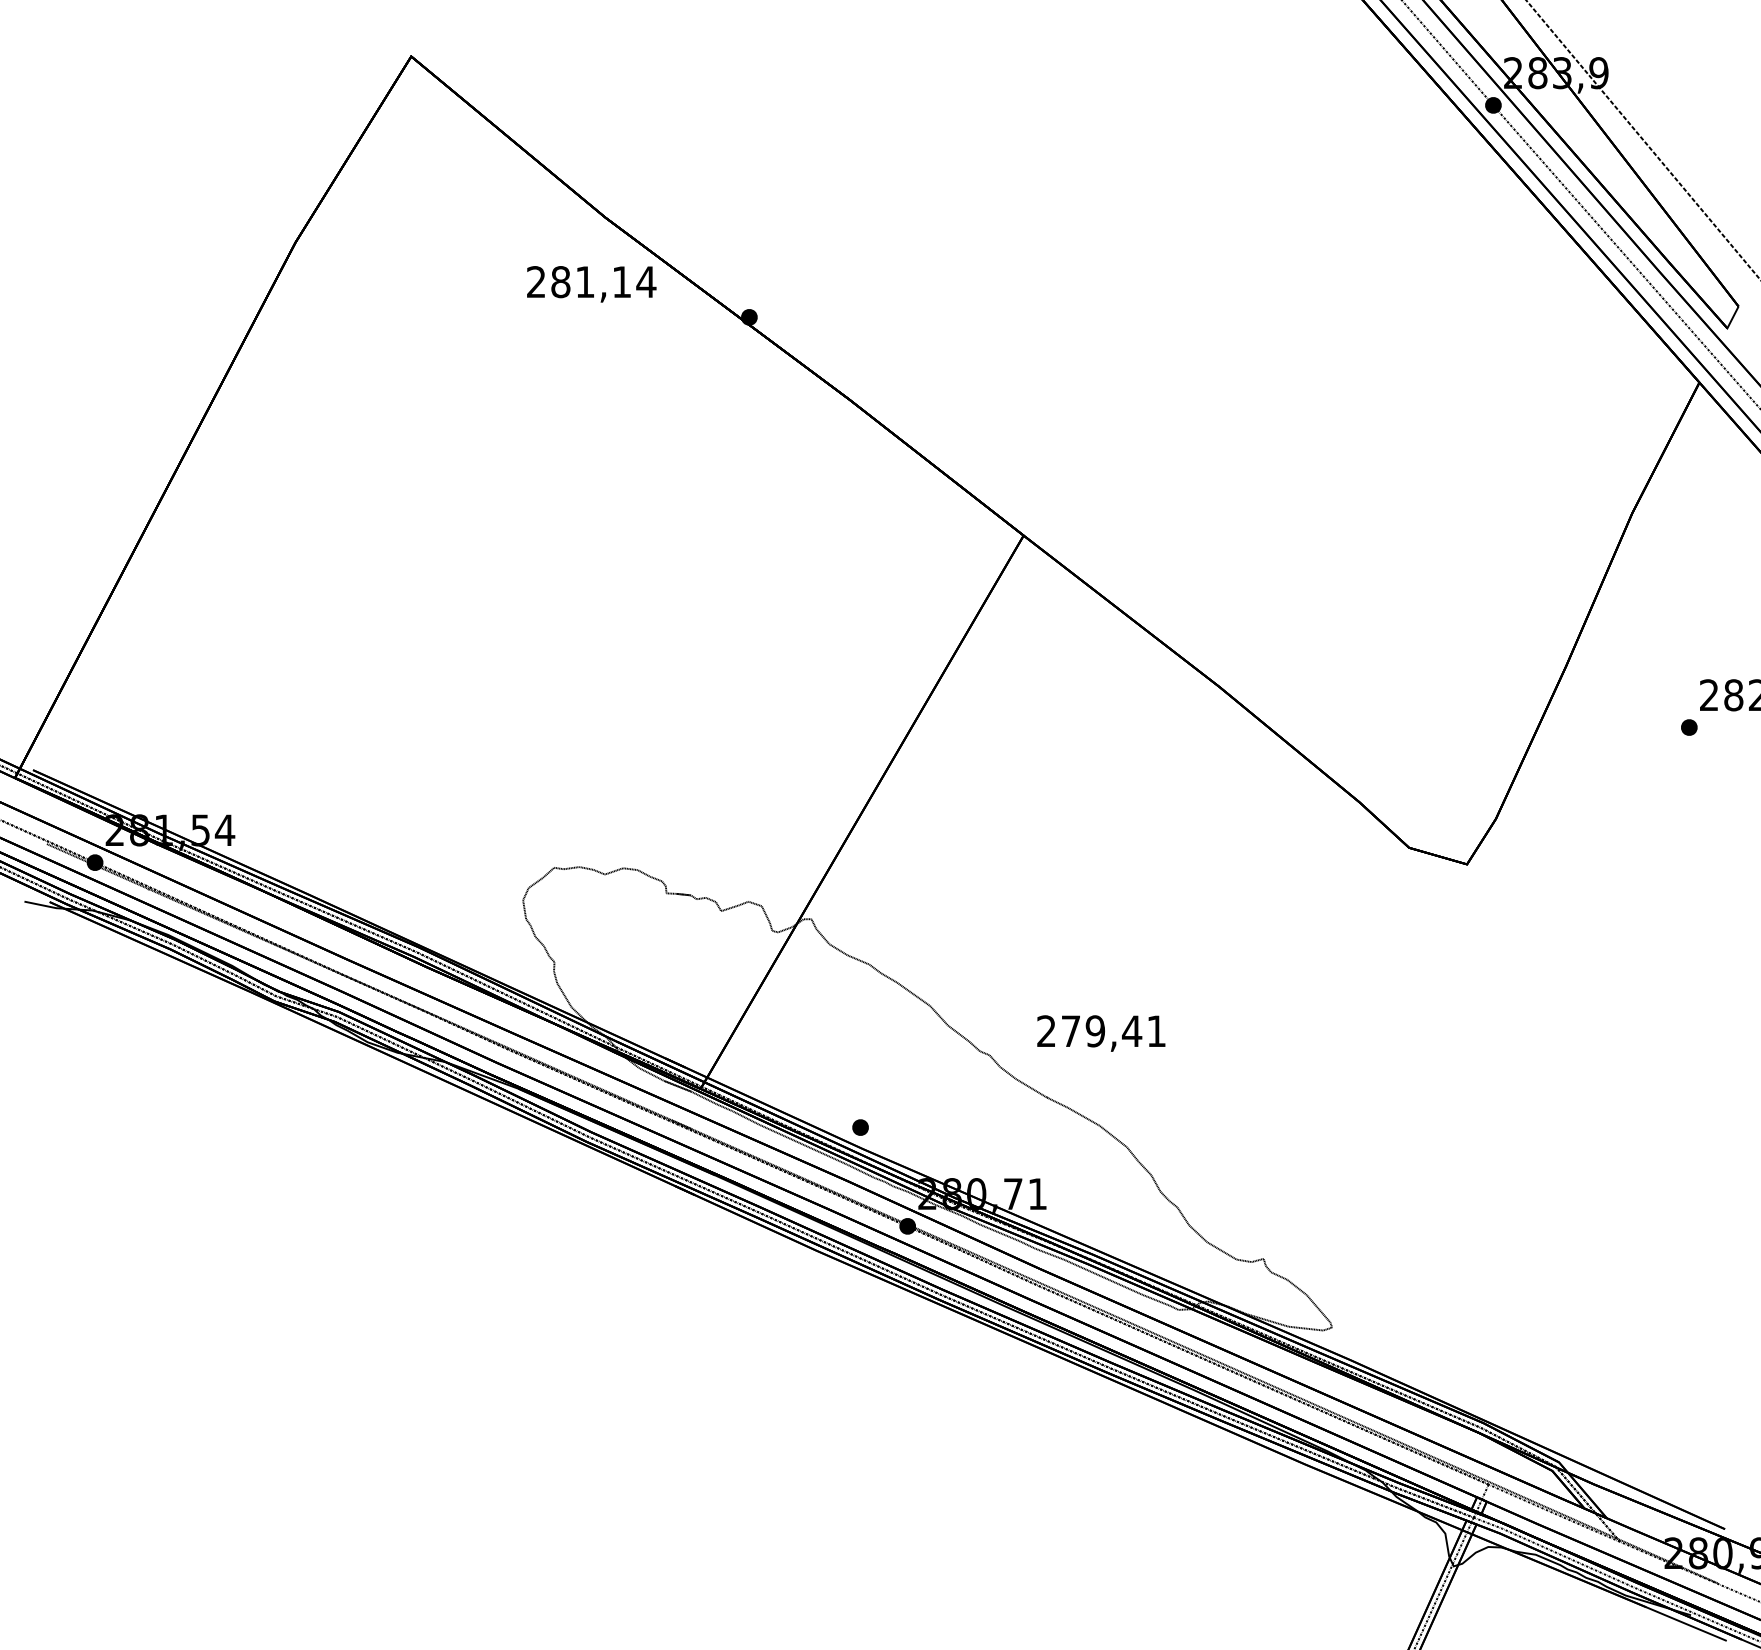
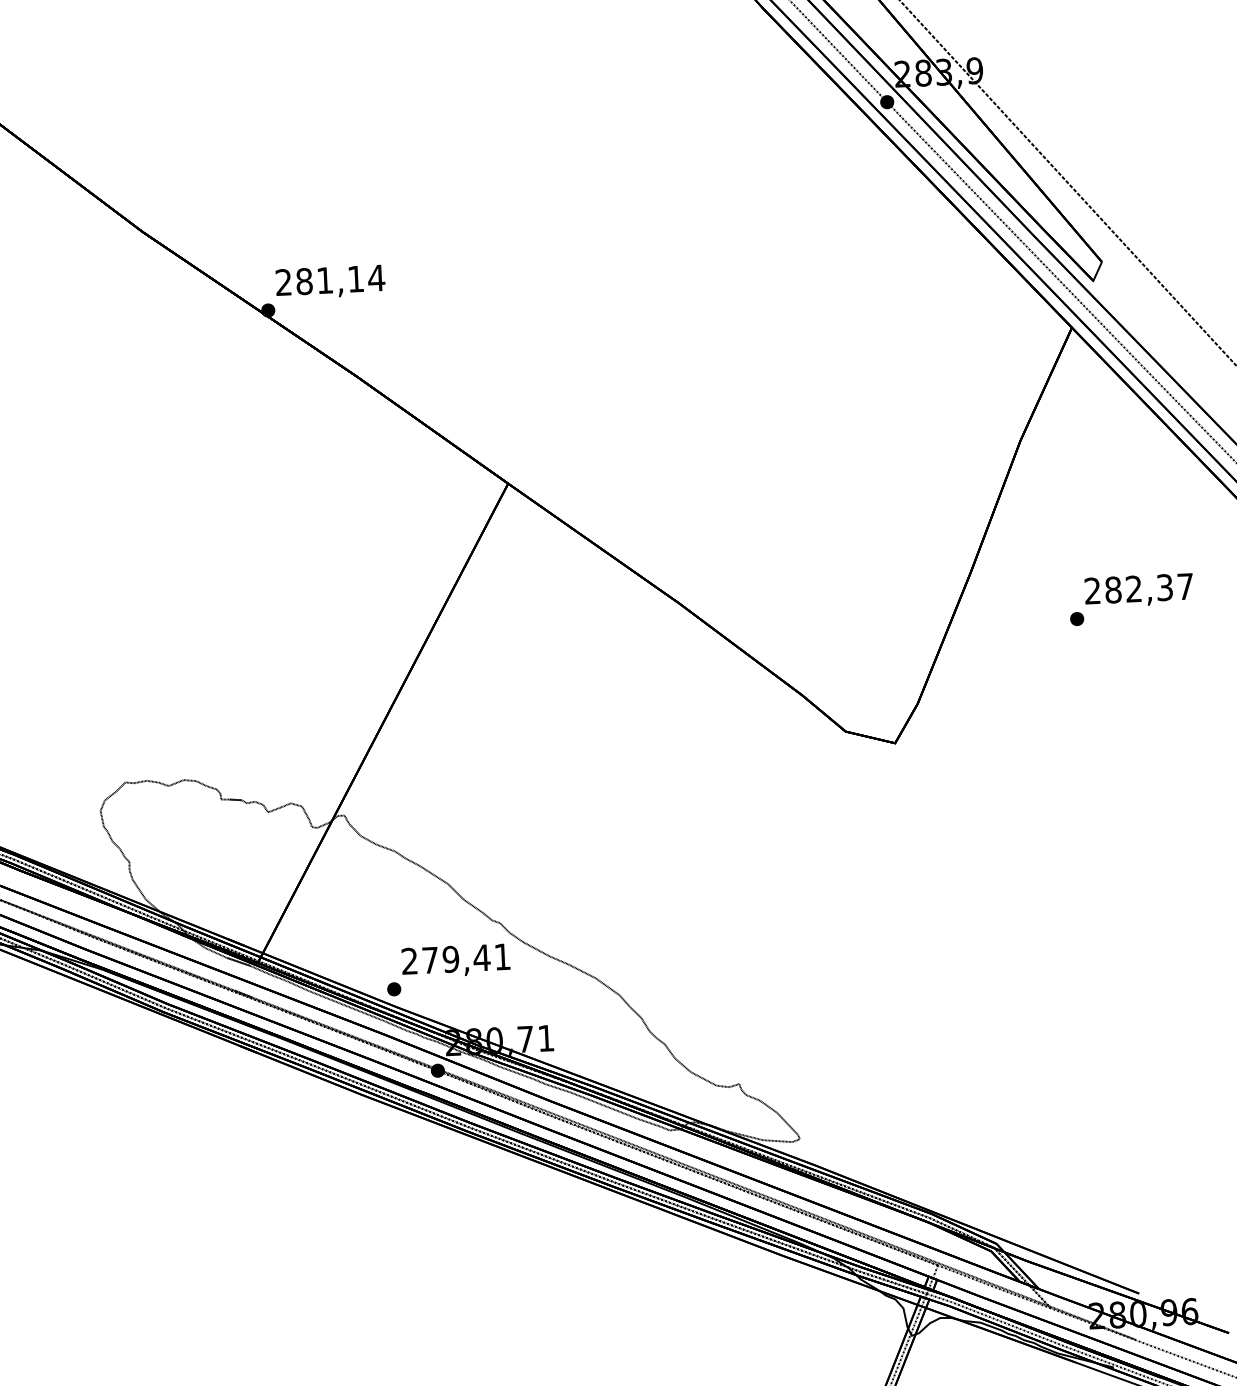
text: (591, 284) -> (330, 282), moved
text: (1101, 1033) -> (456, 960), moved

